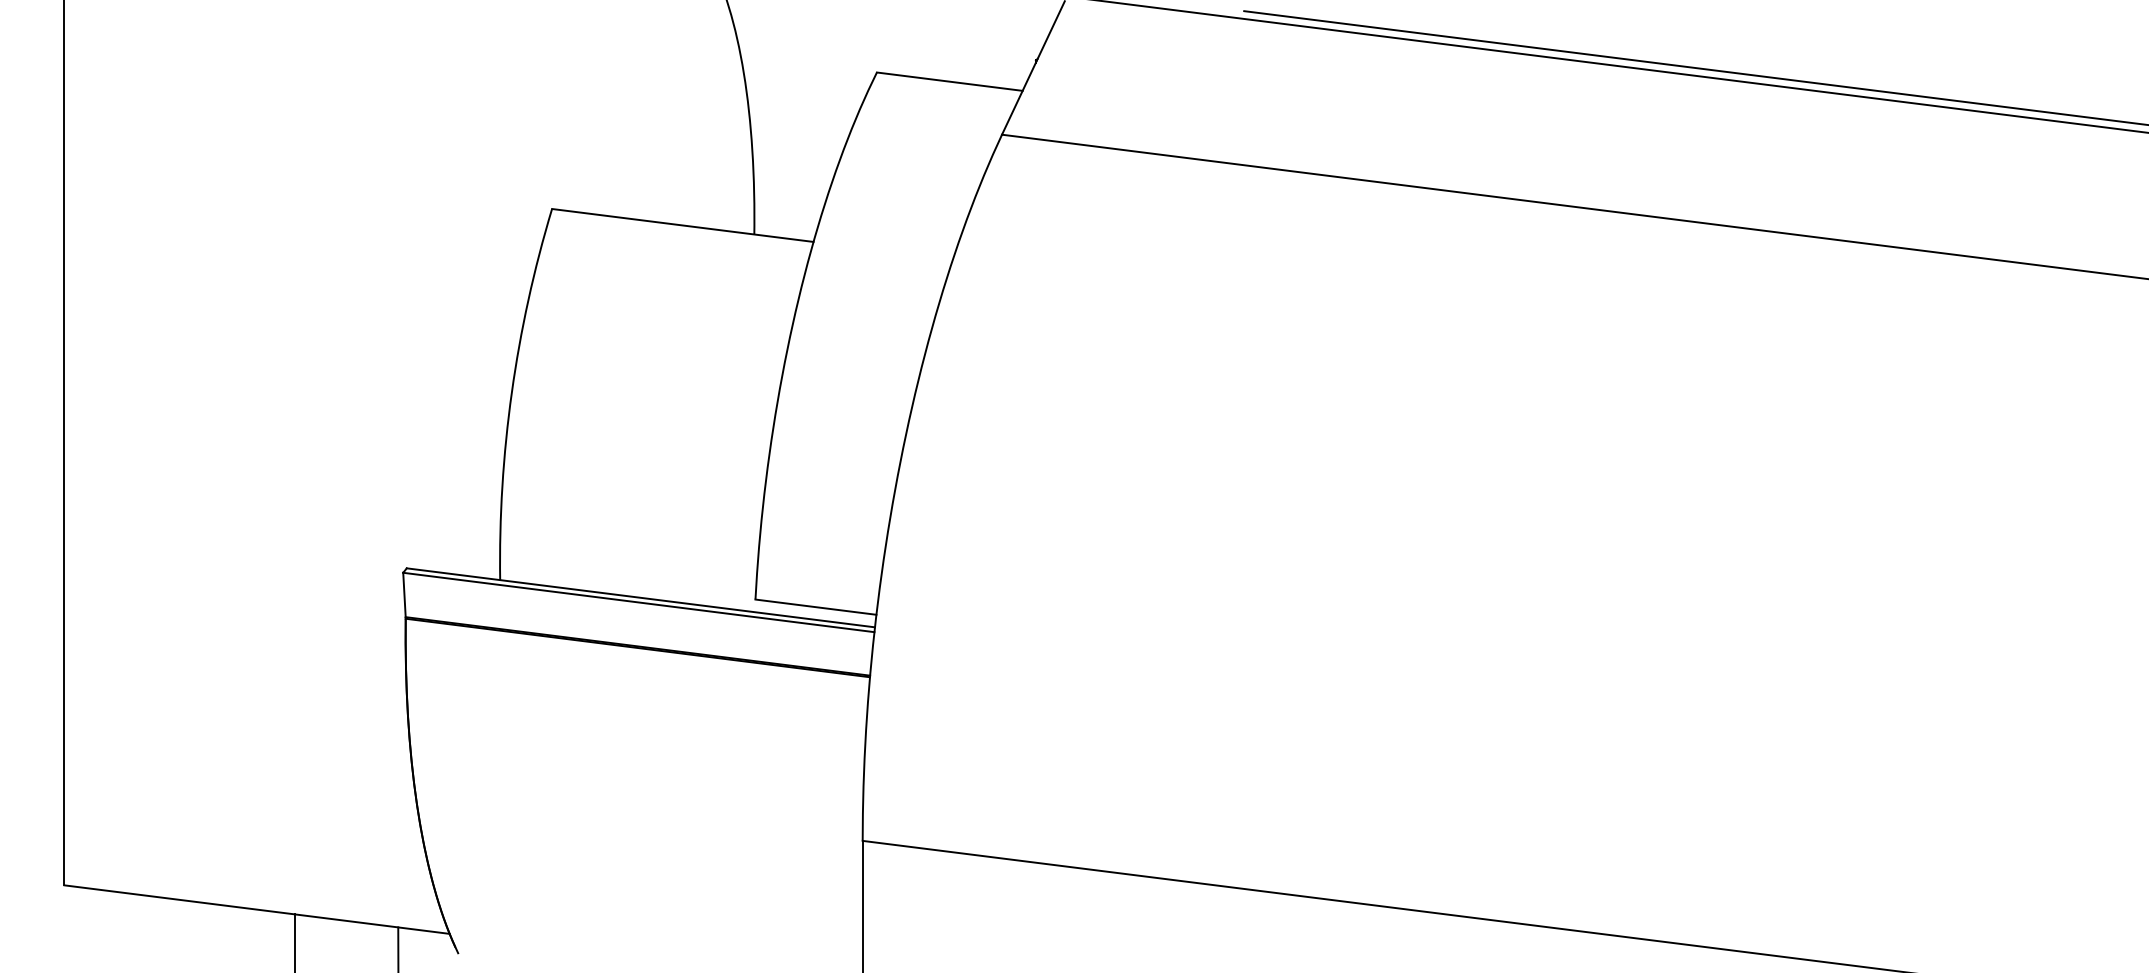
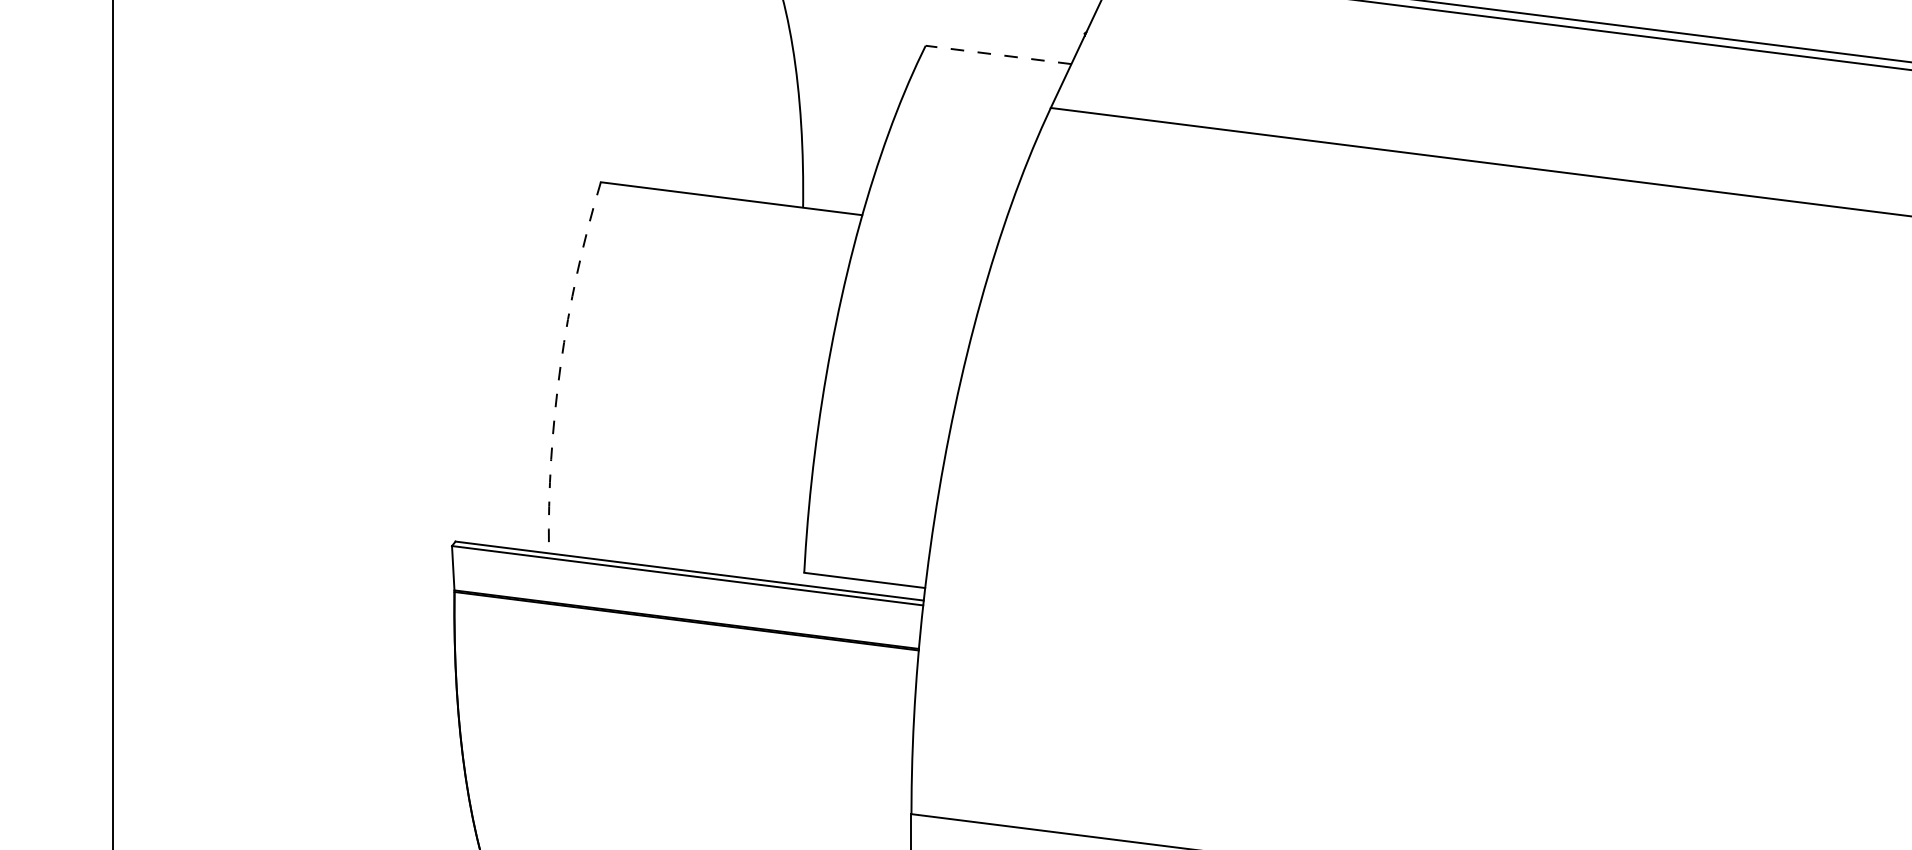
line: (949, 81) -> (998, 54), solid -> dashed
arc: (511, 392) -> (560, 365), solid -> dashed

